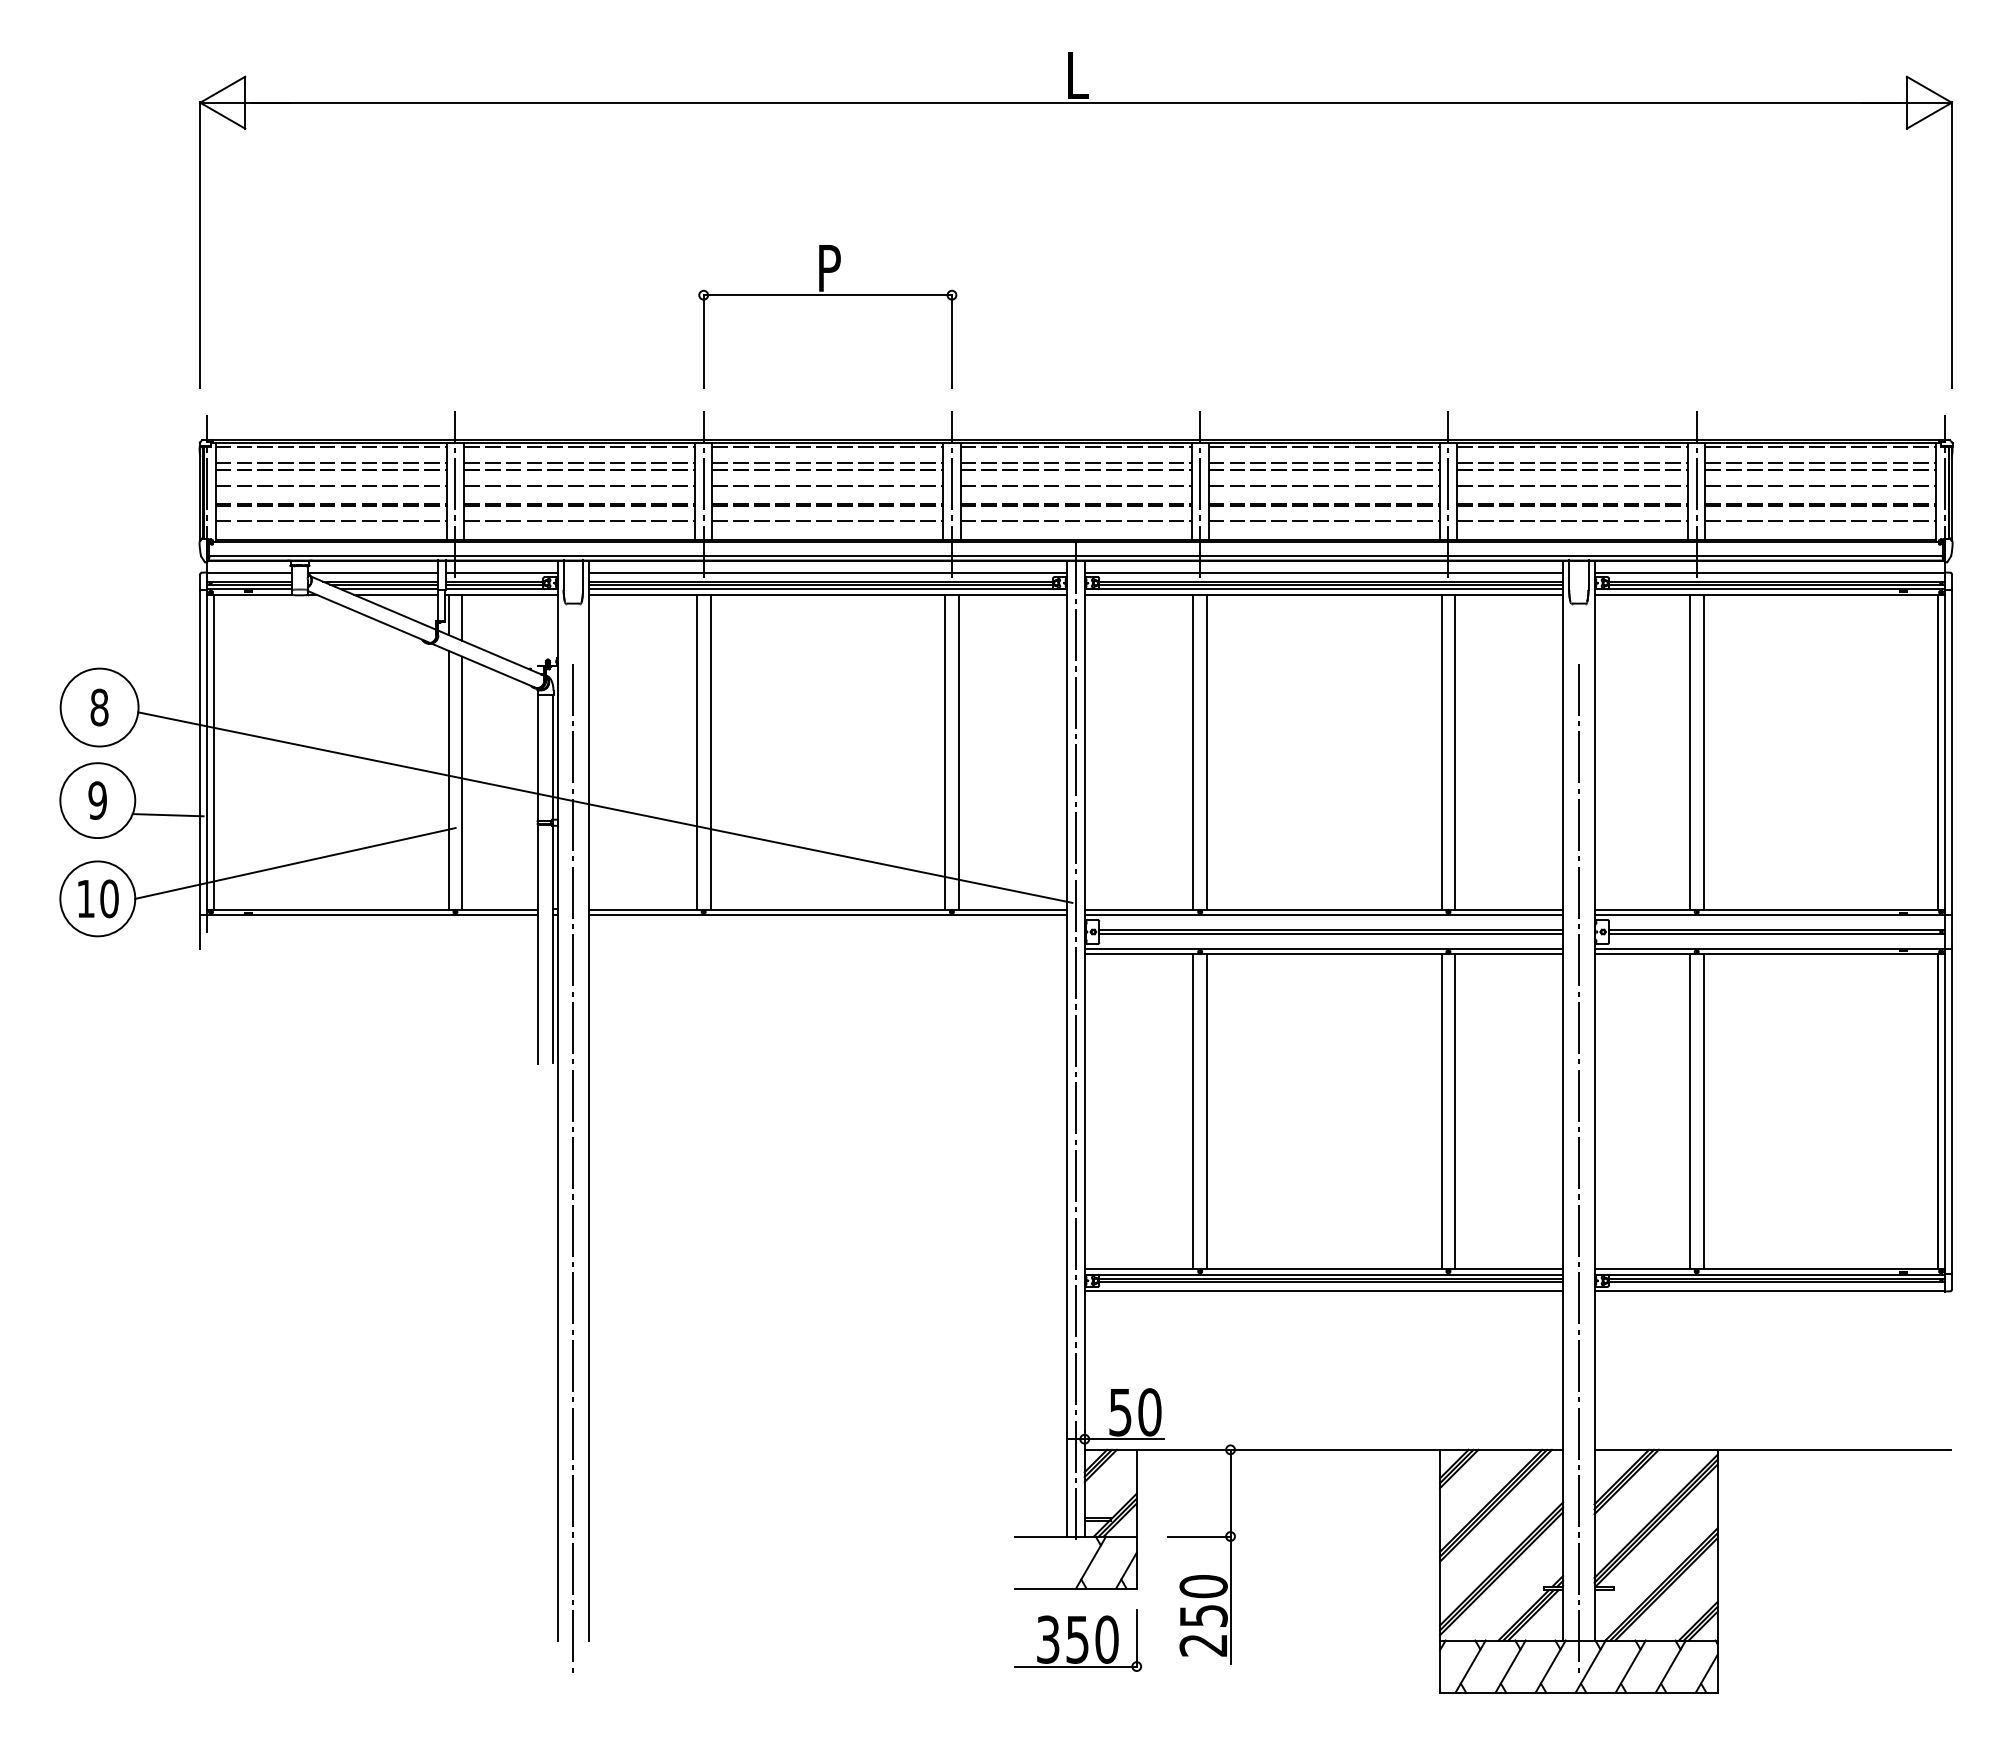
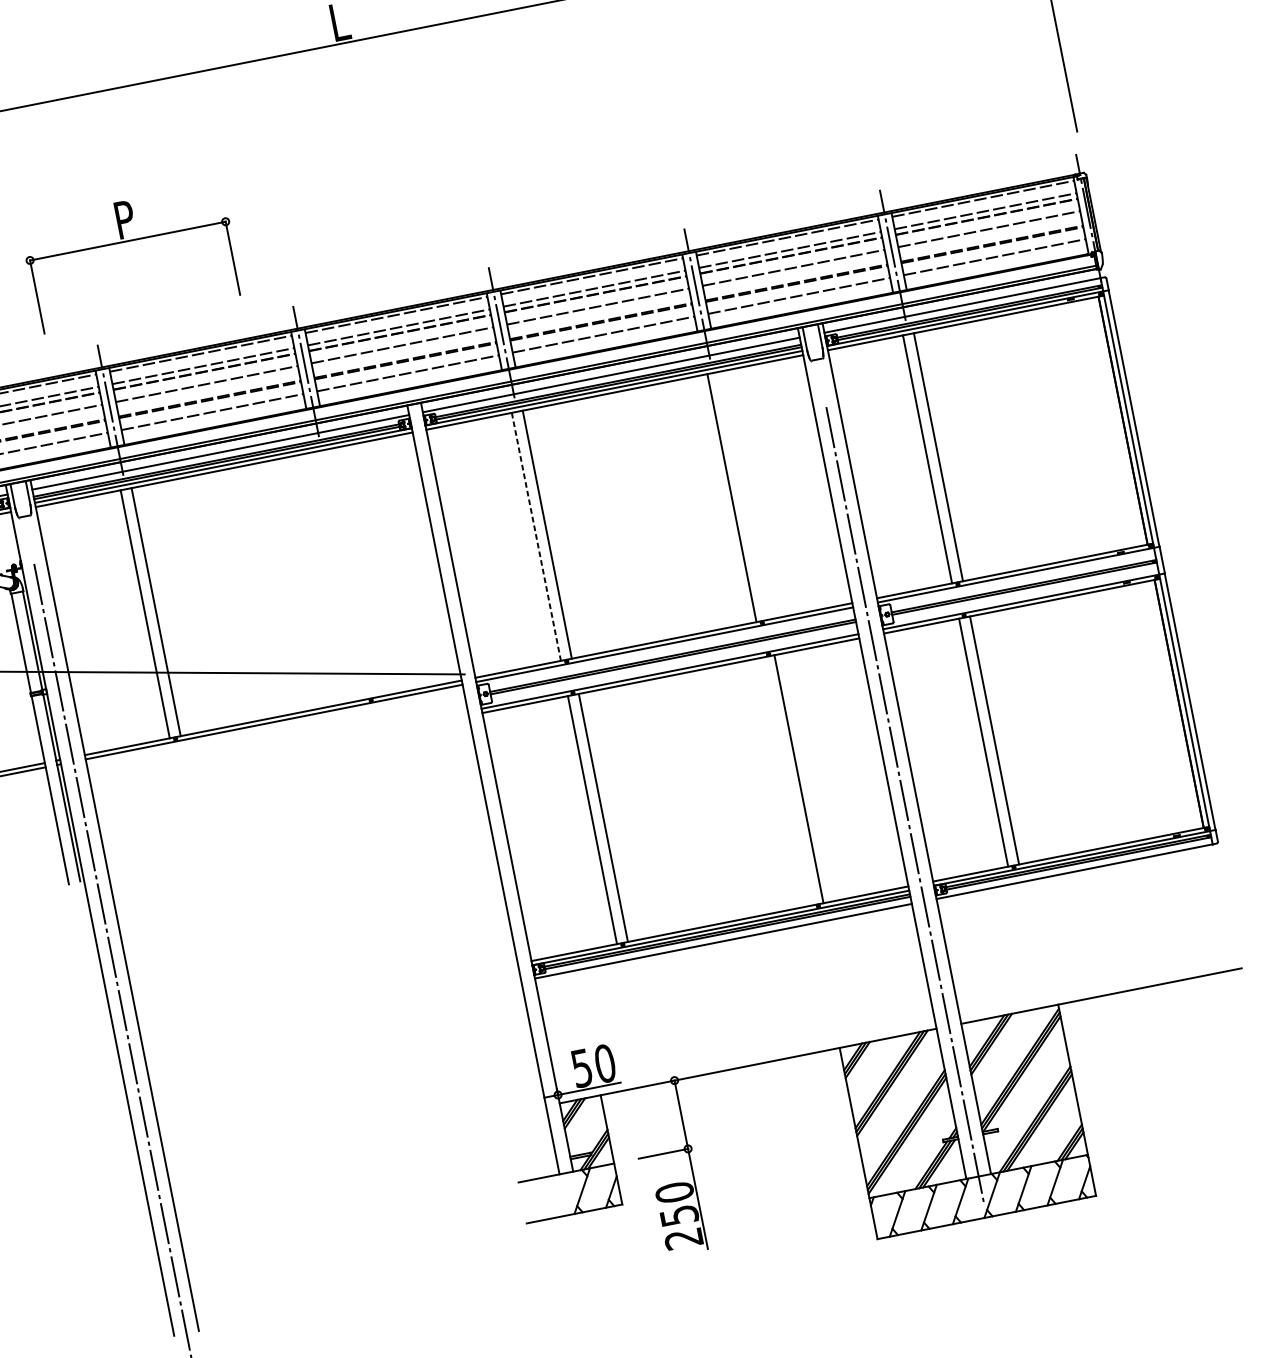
part: (827, 295) -> (127, 241), moved
line: (945, 751) -> (341, 574), removed
line: (958, 751) -> (351, 572), removed
line: (1455, 751) -> (742, 495), removed
line: (1193, 752) -> (536, 537), solid -> dashed
line: (1076, 1041) -> (489, 782), removed
line: (1441, 1111) -> (787, 781), removed
part: (1078, 1640) -> (584, 1254), removed

